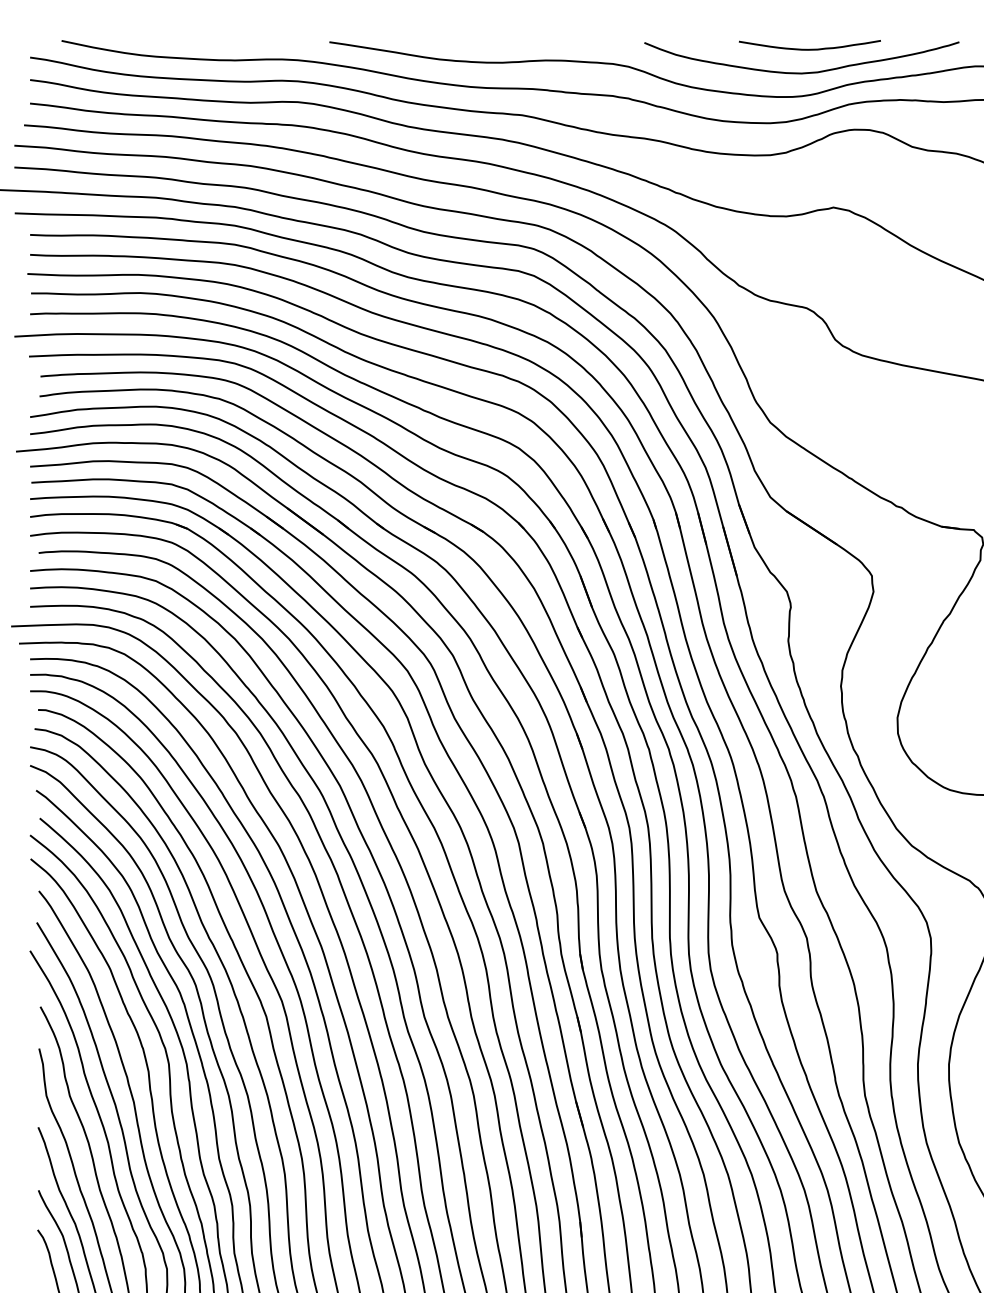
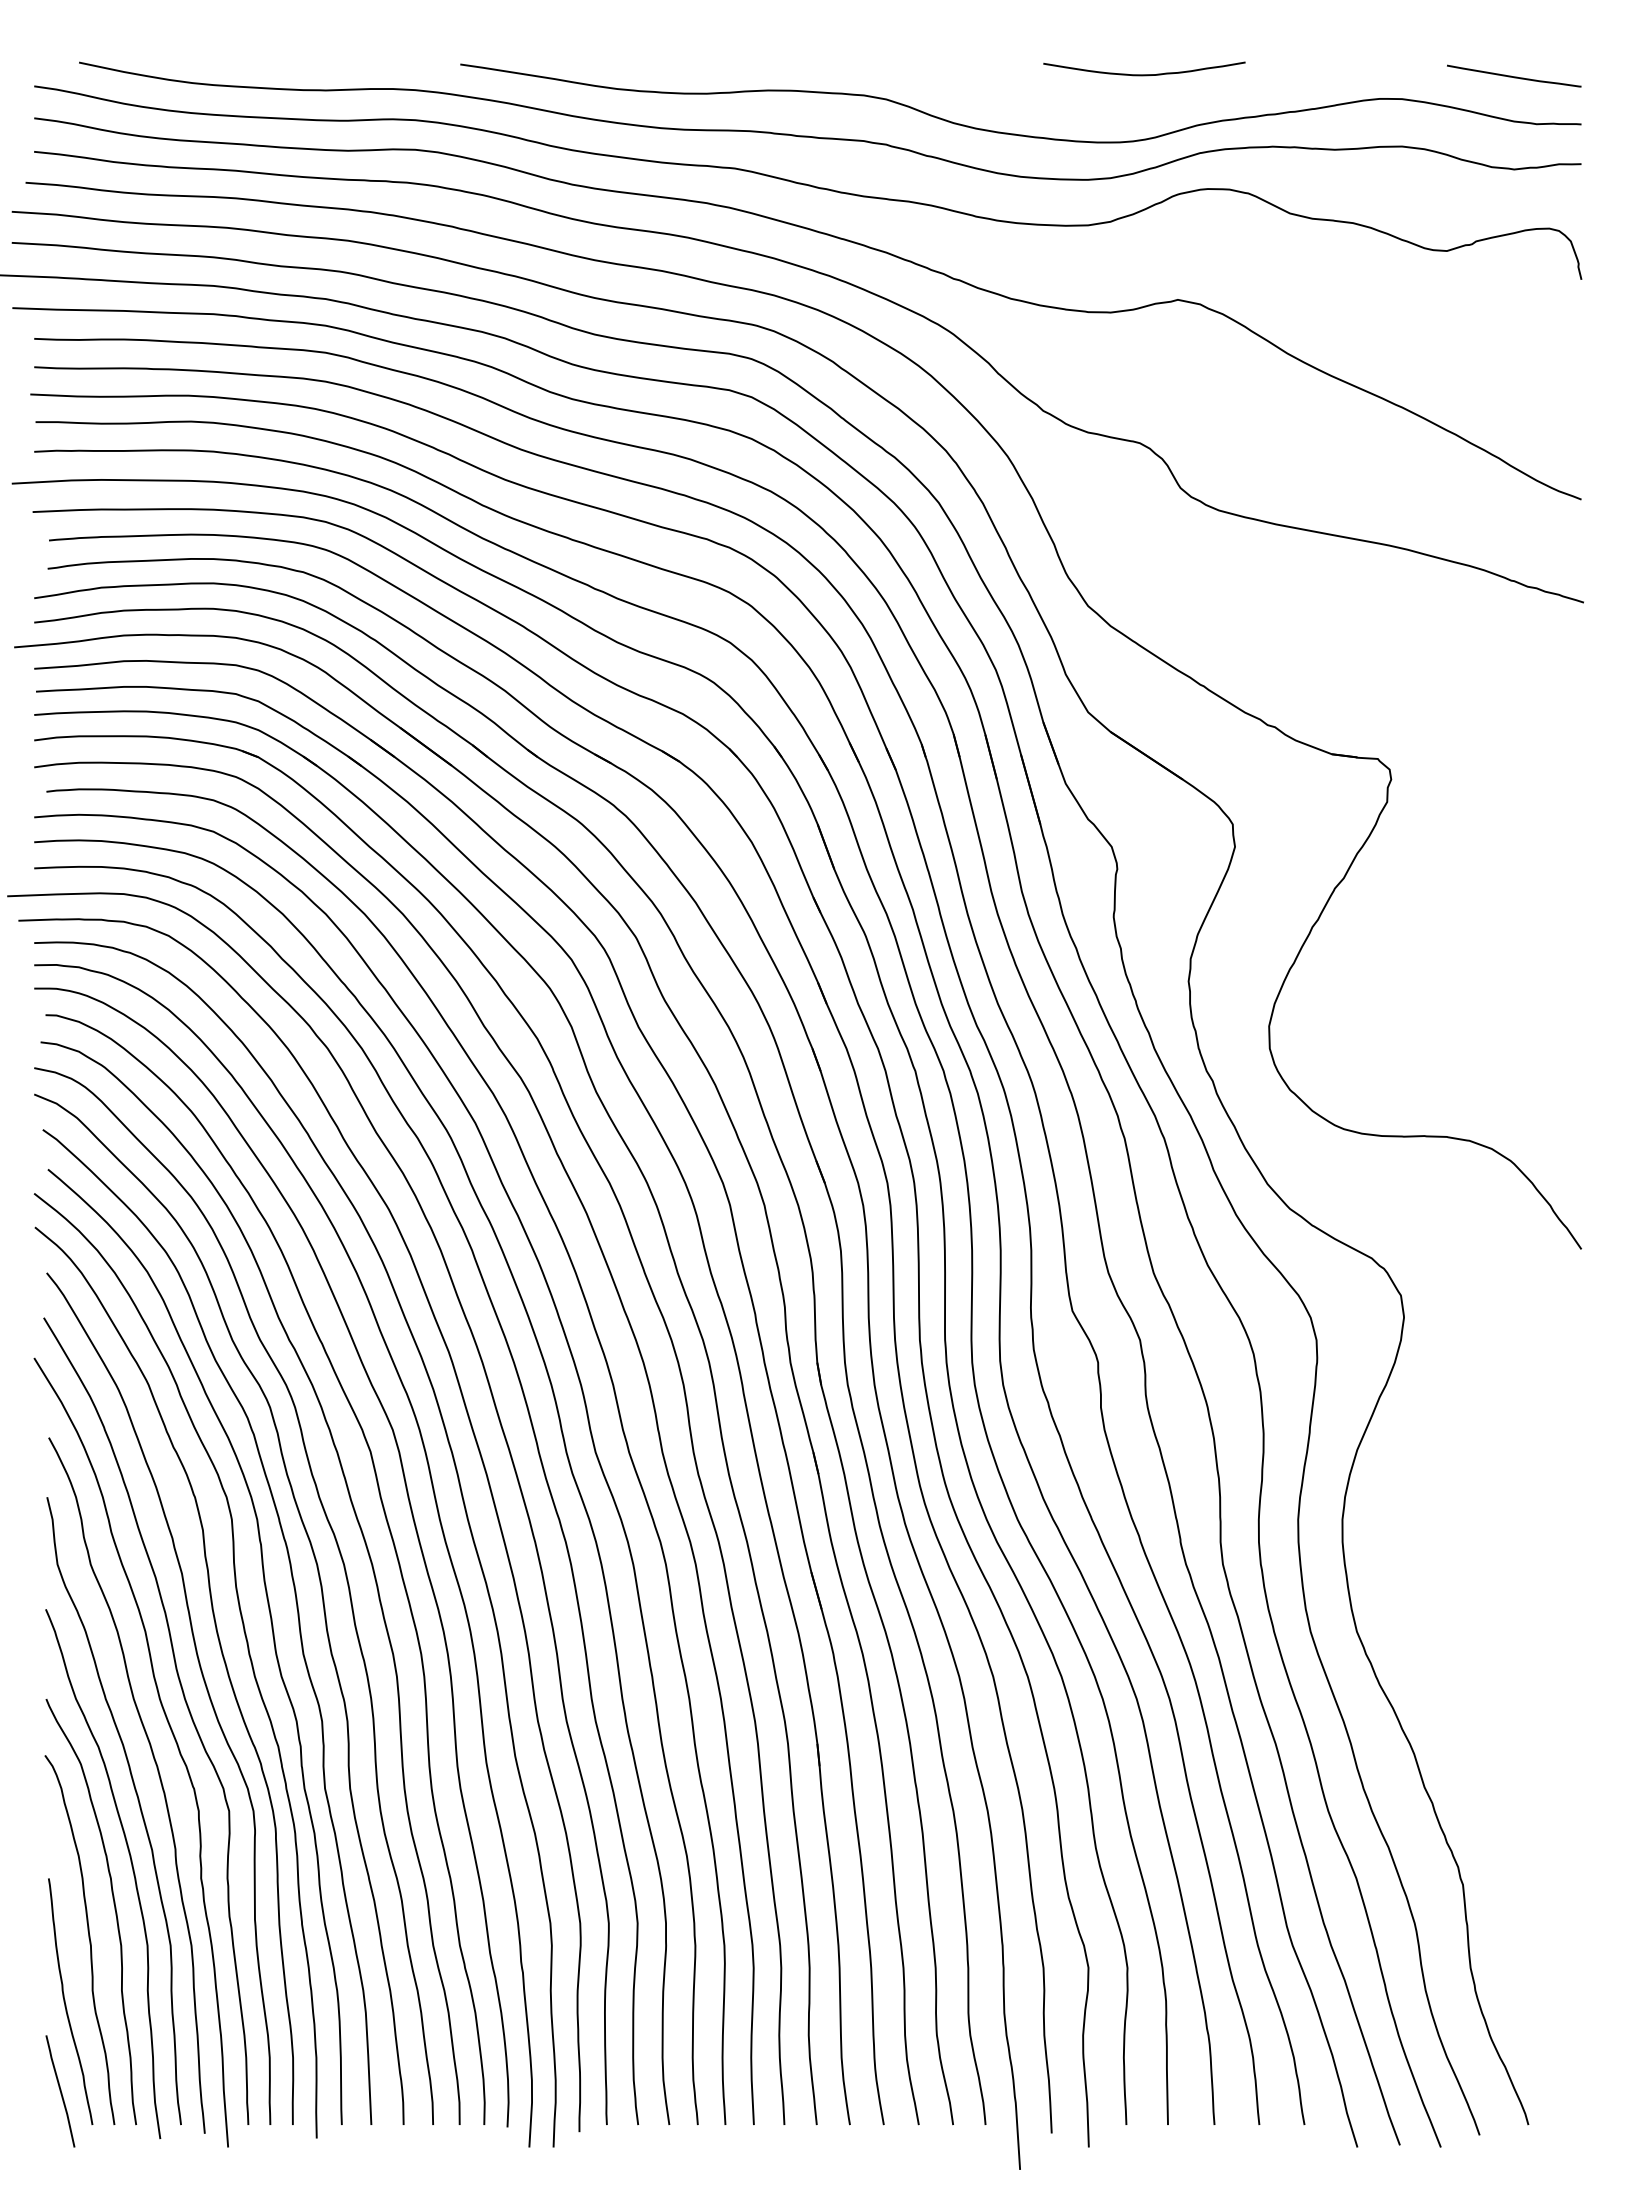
curve: (803, 72) -> (1135, 107), removed

